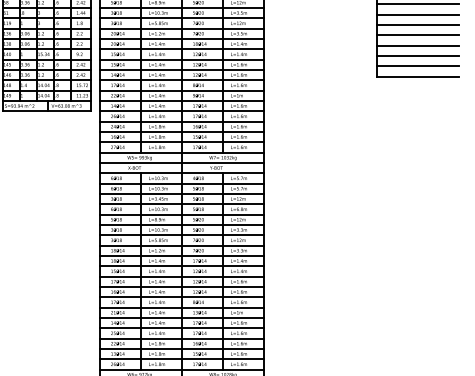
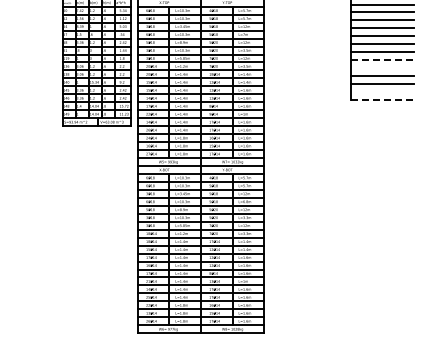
line: (417, 24) -> (382, 59), solid -> dashed
line: (417, 35) -> (382, 67), removed
line: (417, 66) -> (382, 91), removed
line: (417, 76) -> (382, 99), solid -> dashed

